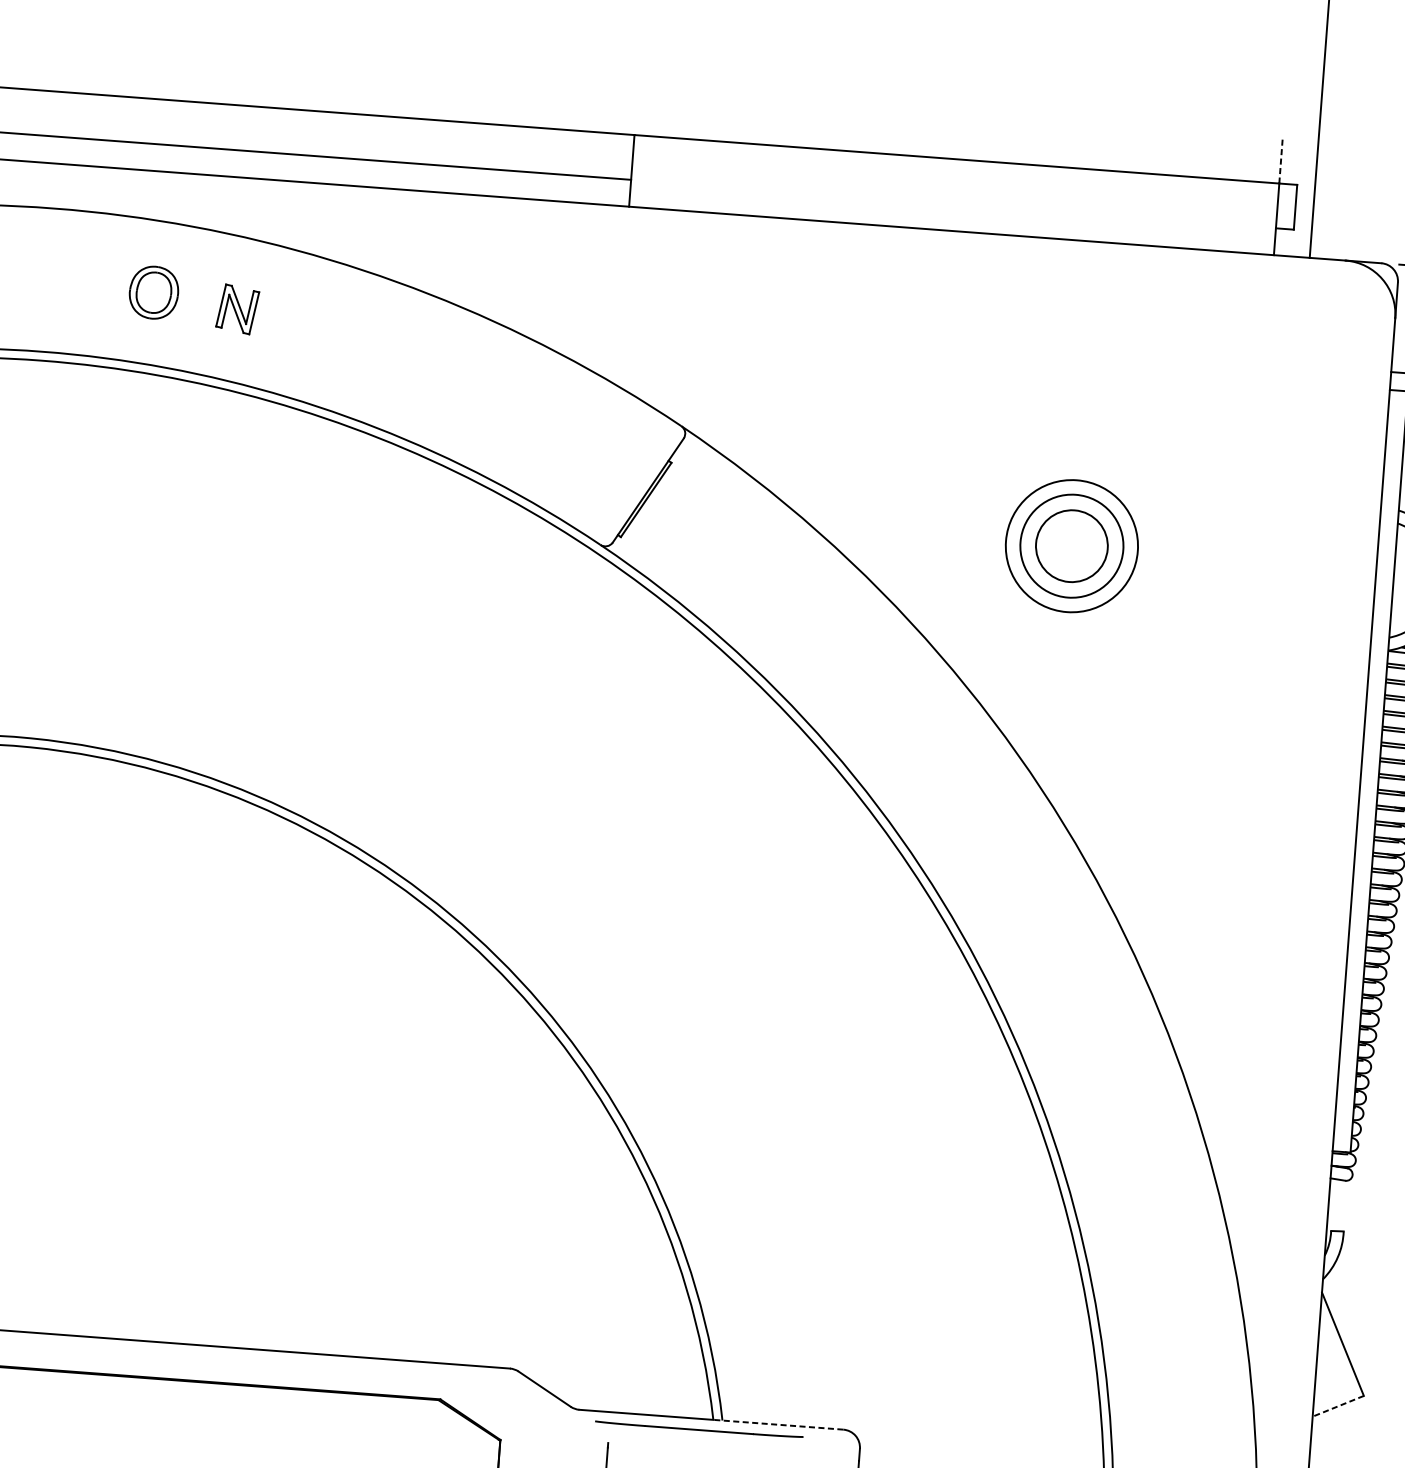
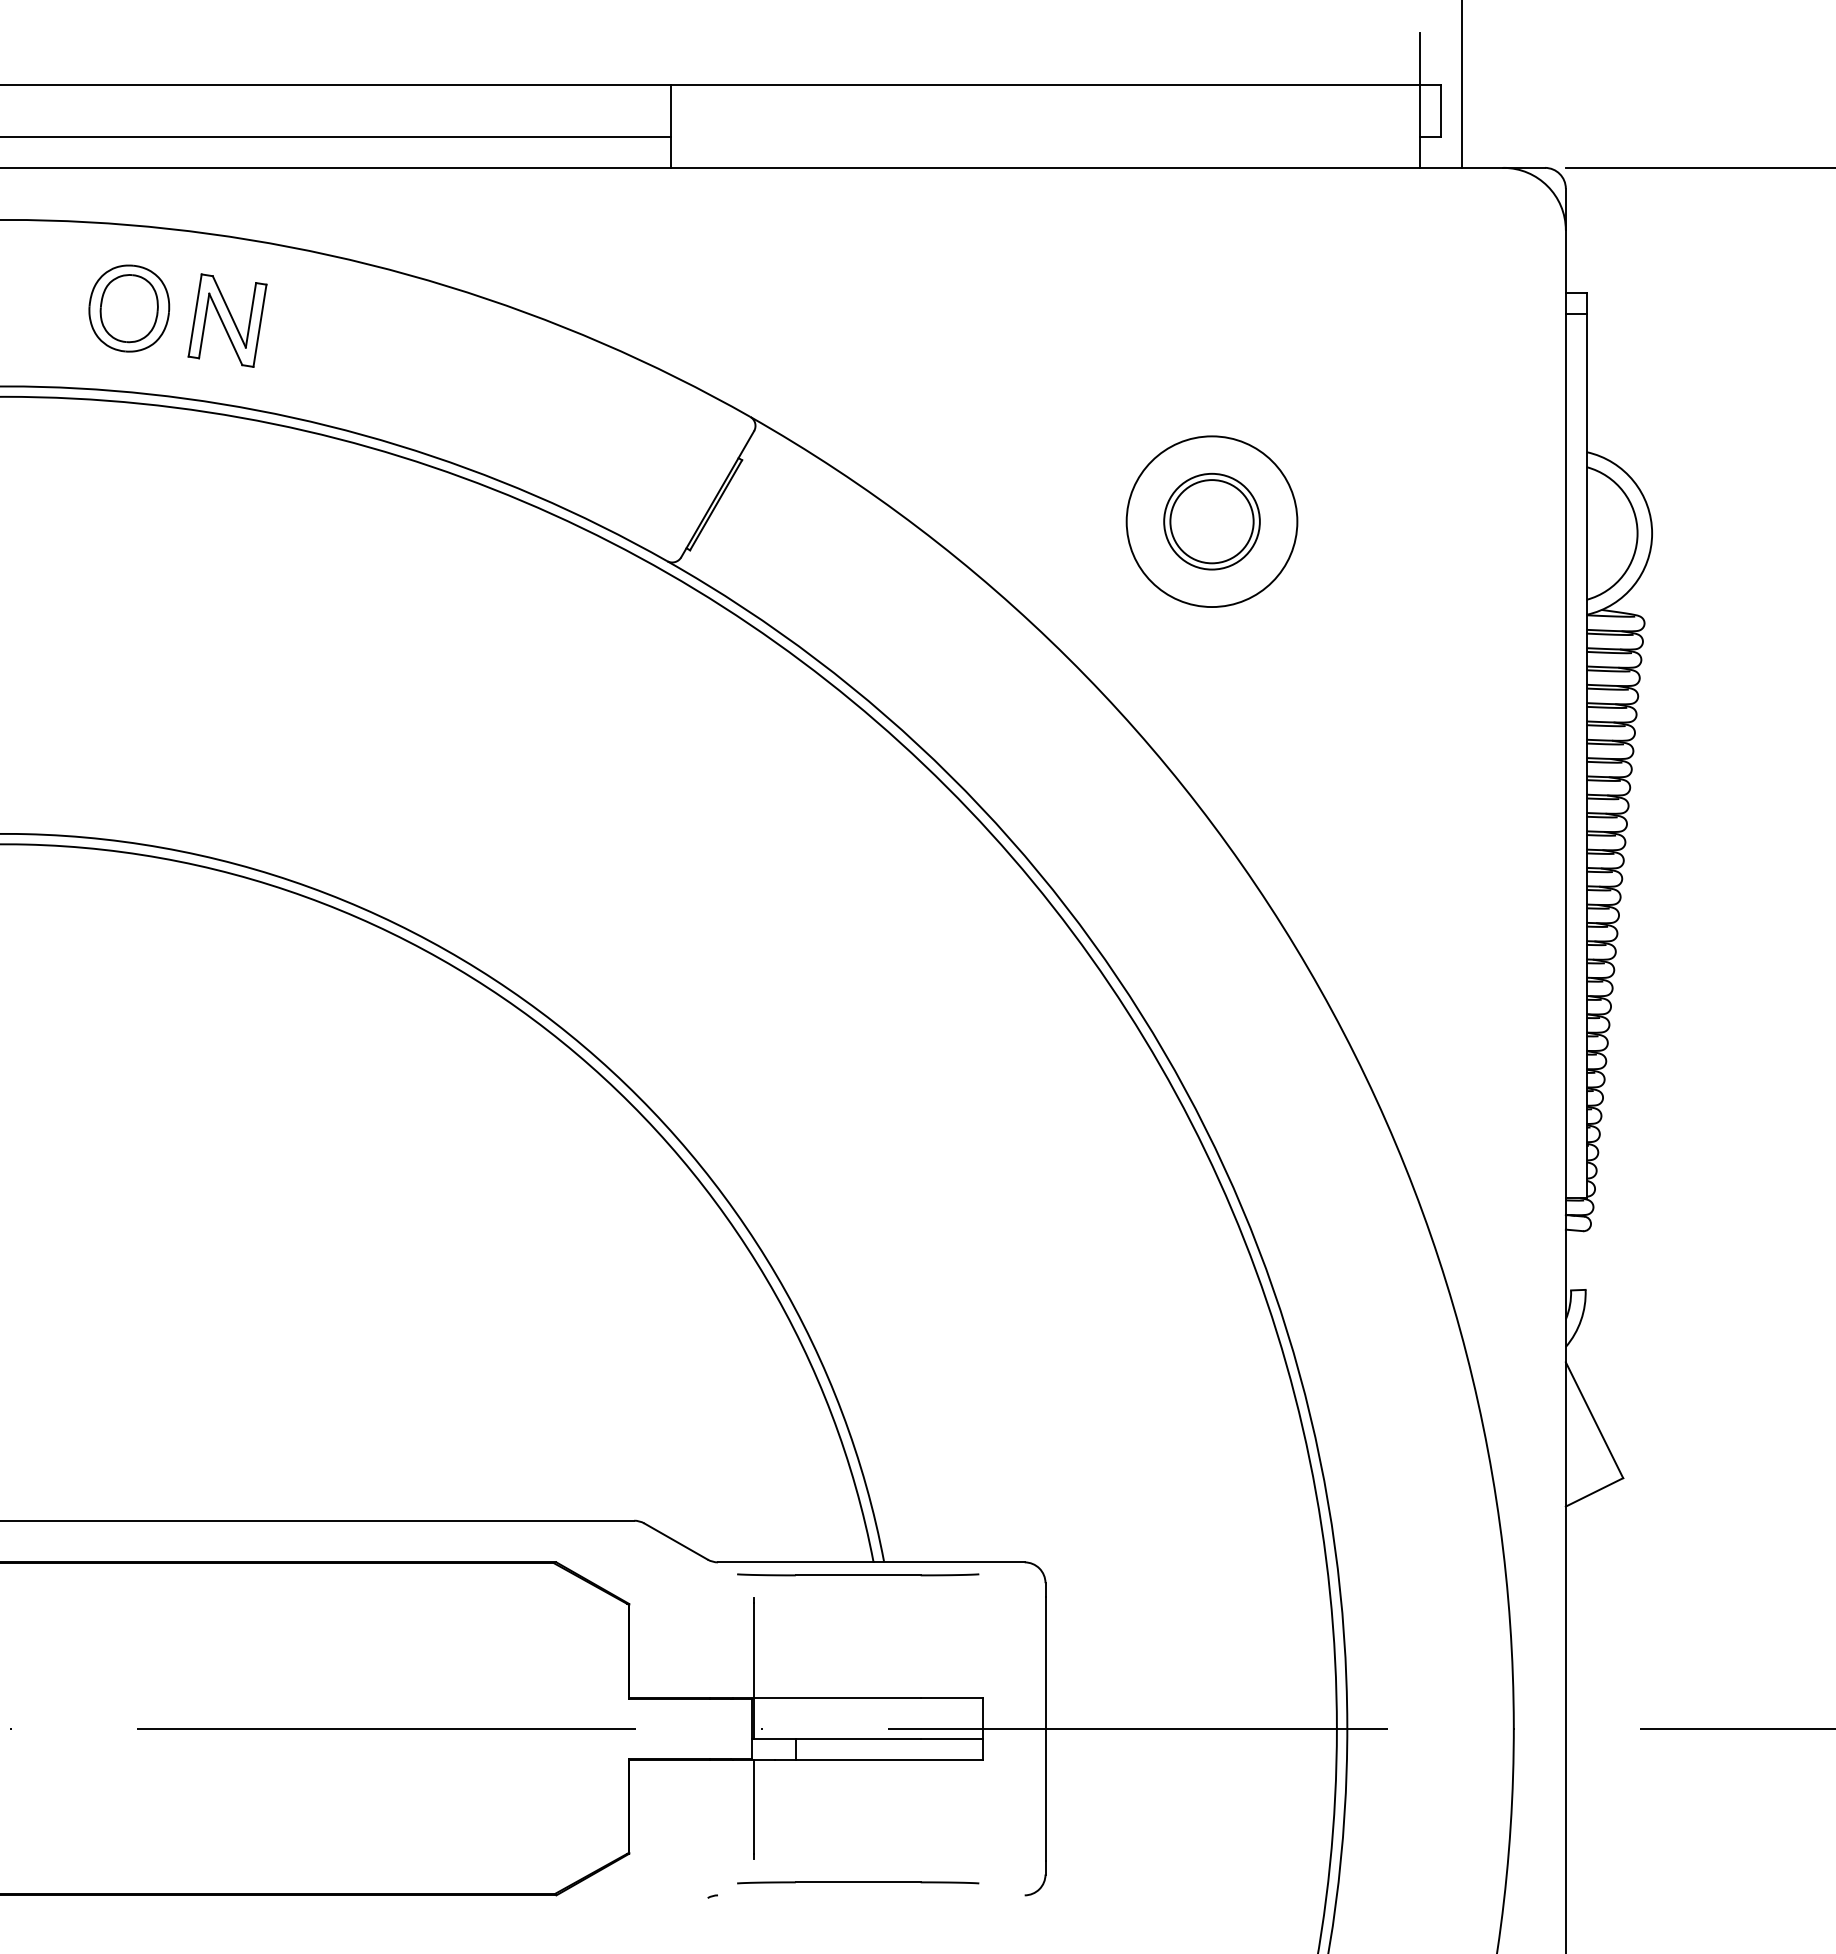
line: (1281, 161) -> (1420, 58), dashed -> solid
part: (154, 292) -> (129, 308), size x1.43
part: (237, 309) -> (227, 320), size x1.67
circle: (1071, 545) -> (1211, 521), size x0.62
circle: (1071, 545) -> (1211, 521), size x1.43
line: (1338, 1406) -> (1594, 1492), dashed -> solid
line: (778, 1424) -> (949, 1562), dashed -> solid

